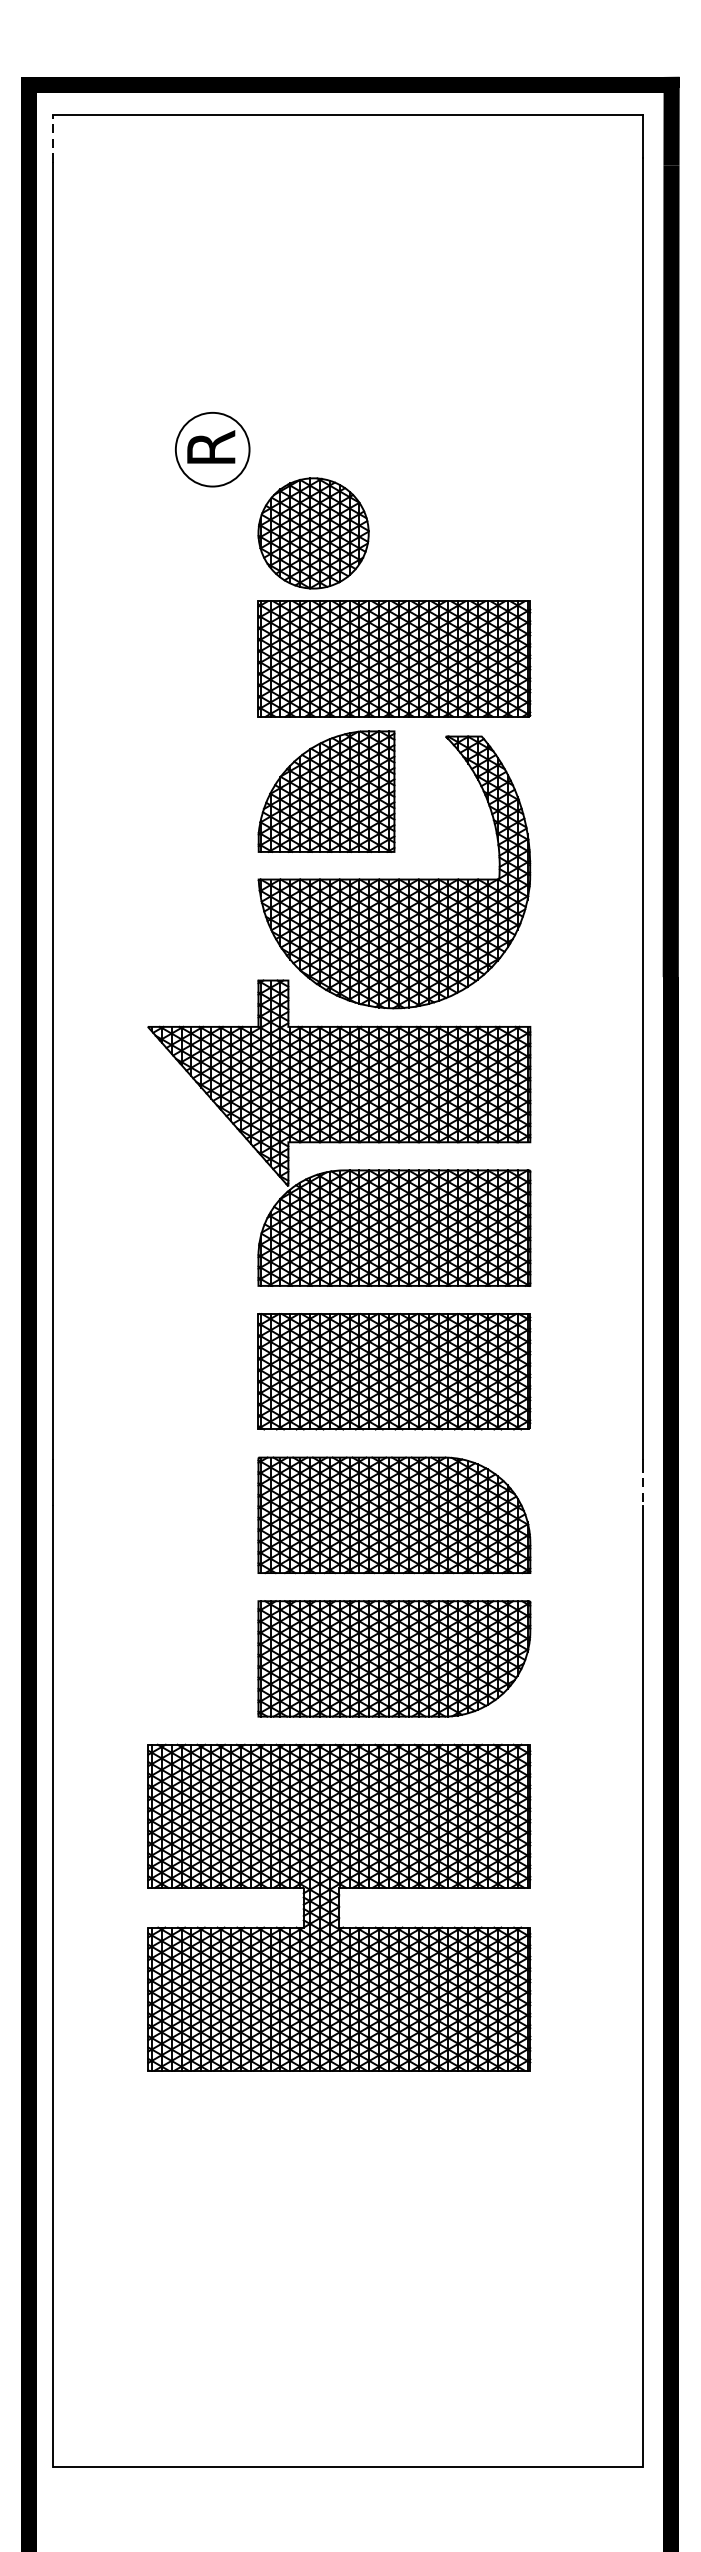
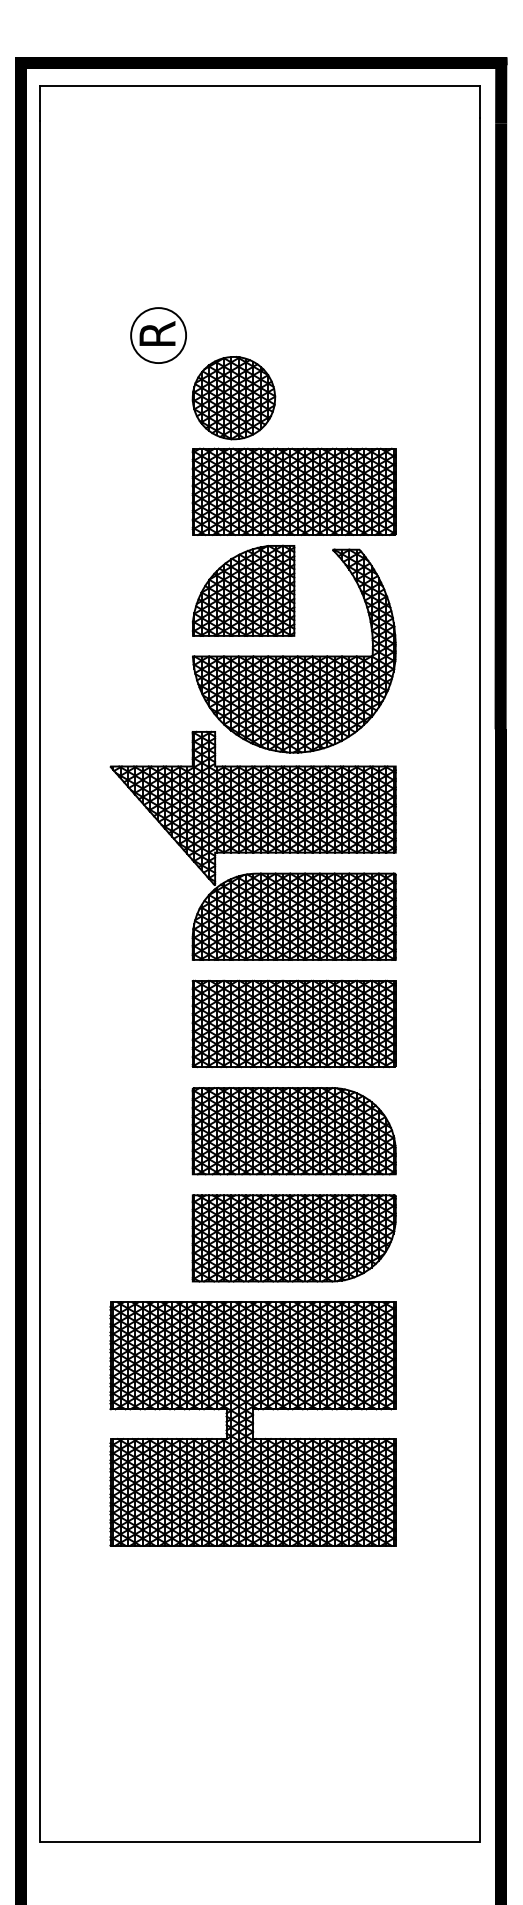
line: (53, 138) -> (39, 103), dashed -> solid
line: (642, 1484) -> (479, 1108), dashed -> solid

